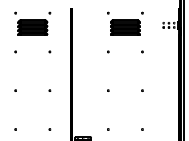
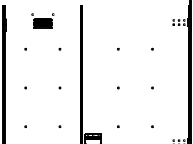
part: (32, 23) -> (42, 20), size x0.6
part: (125, 23) -> (135, 20), removed

